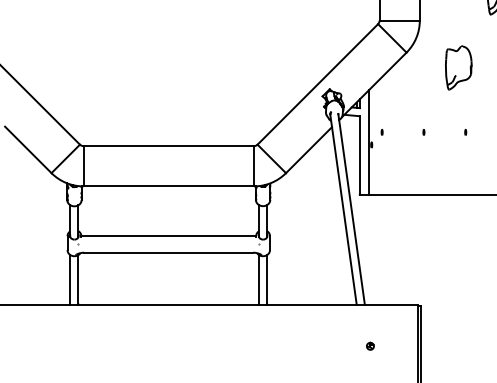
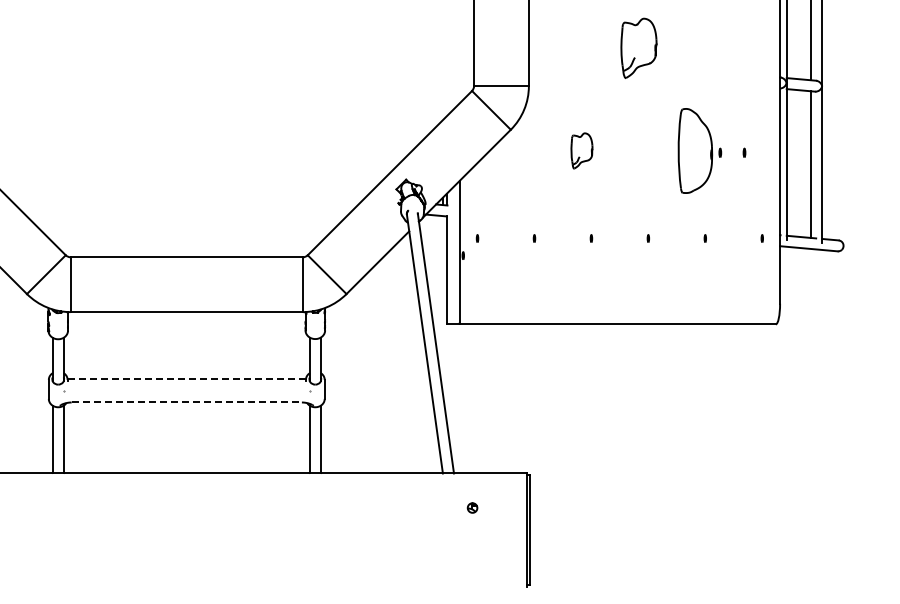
part: (458, 67) -> (581, 150), size x0.6
line: (169, 235) -> (187, 379), solid -> dashed
line: (169, 252) -> (187, 402), solid -> dashed
part: (370, 345) -> (472, 507), moved

